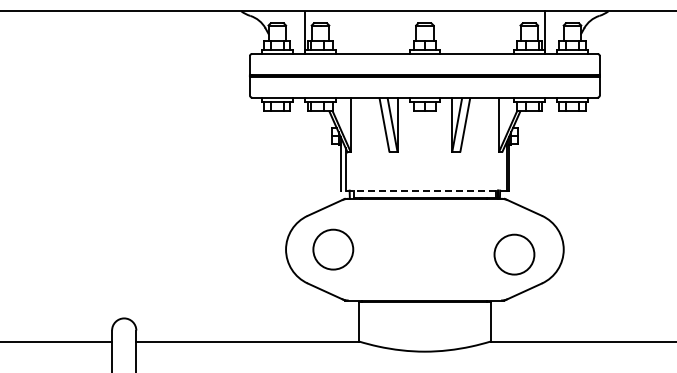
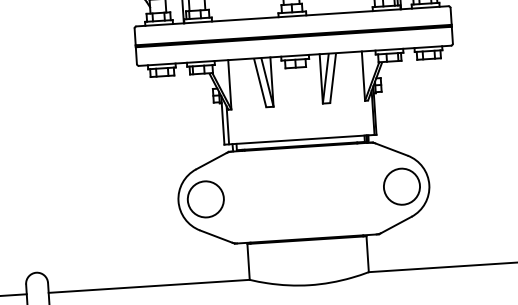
line: (423, 190) -> (299, 139), dashed -> solid
circle: (333, 249) -> (206, 199), moved
circle: (514, 254) -> (401, 186), moved

